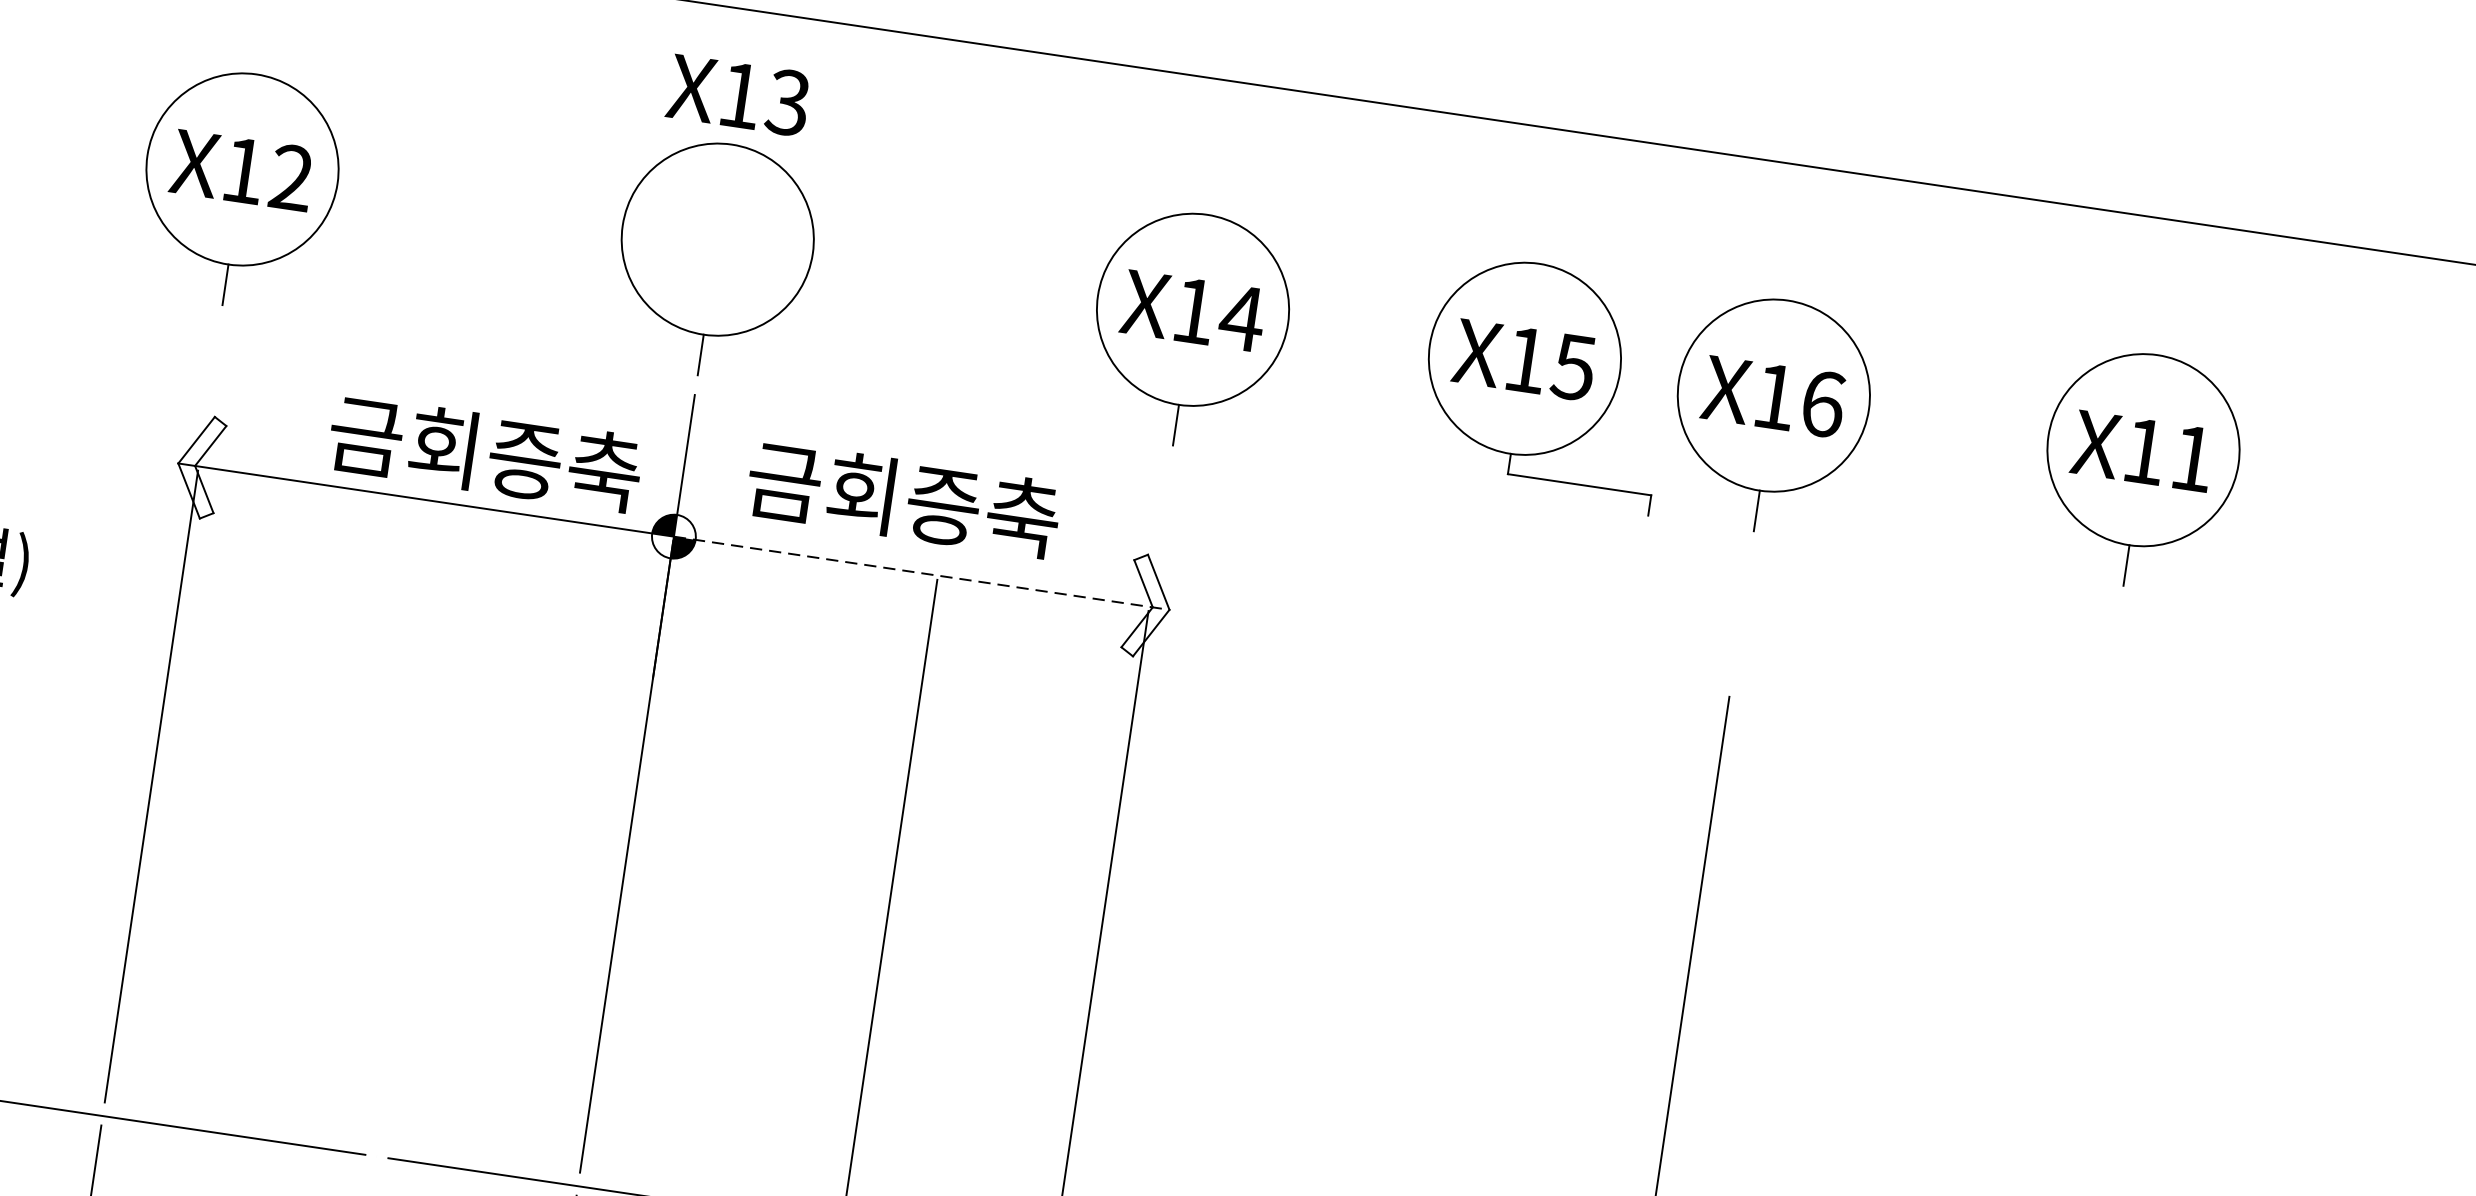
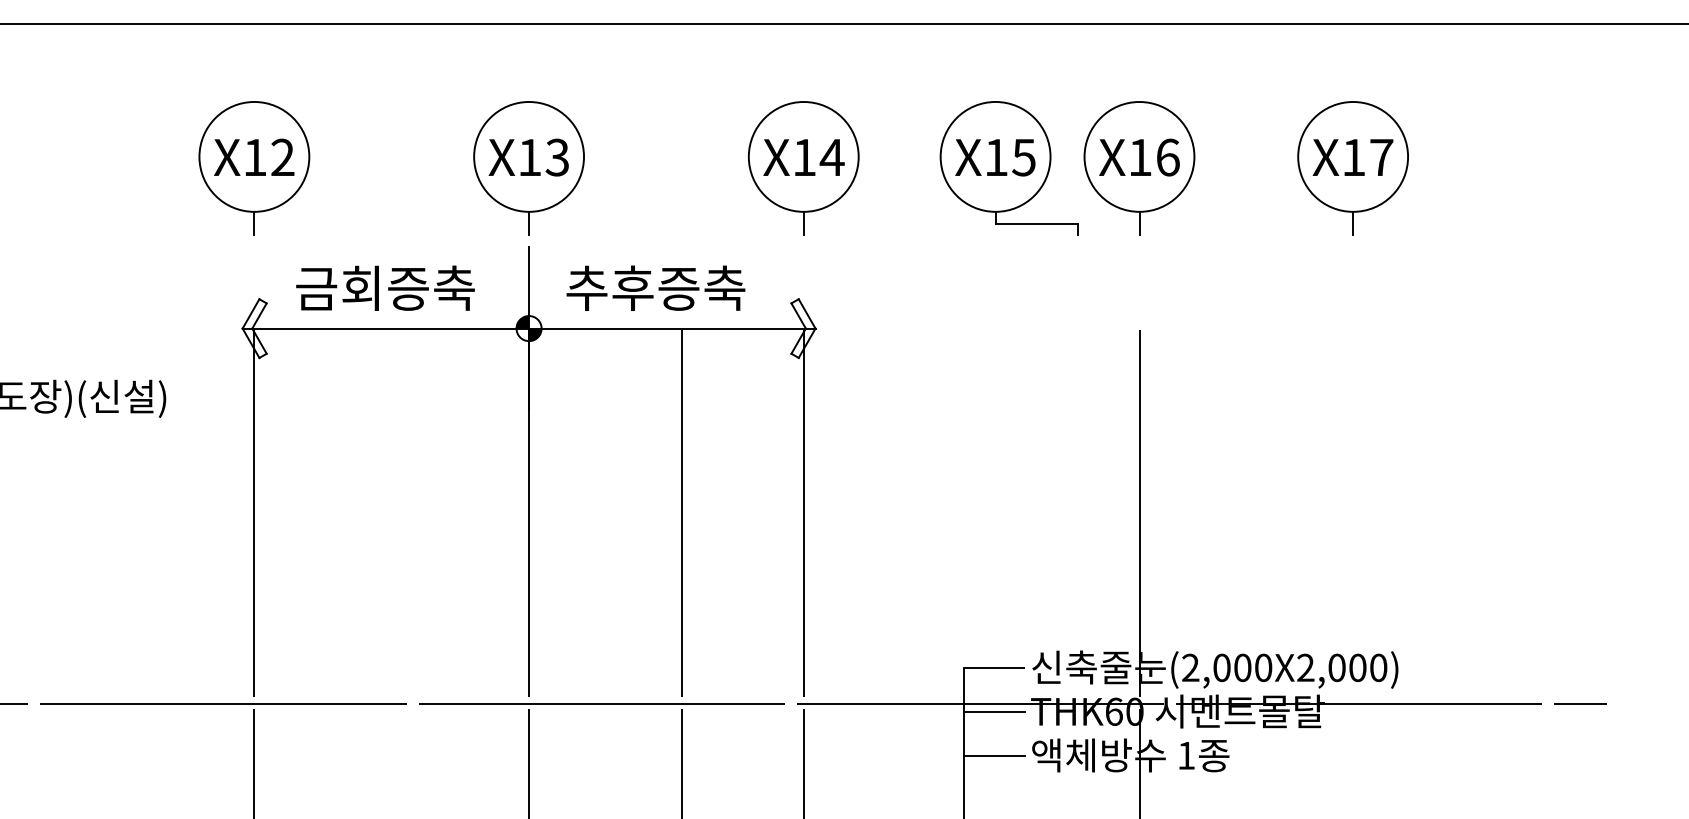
text: (738, 95) -> (528, 157), moved
text: (485, 452) -> (385, 287), moved
text: (2192, 458) -> (1381, 157), X11 -> X17
text: (823, 486) -> (609, 287), 금회증축 -> 추후증축
line: (922, 573) -> (672, 328), dashed -> solid

